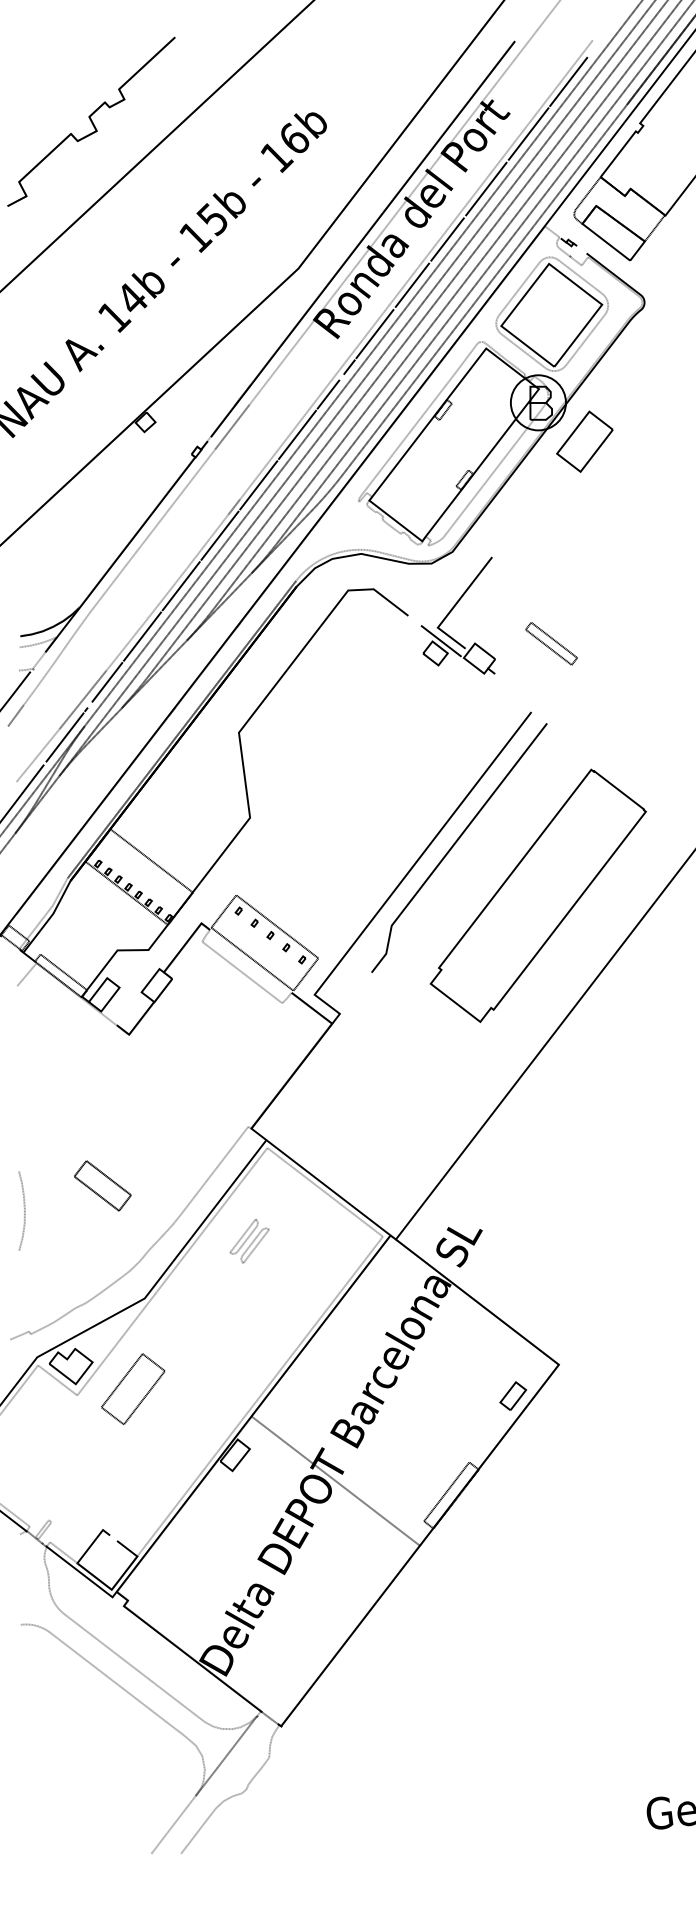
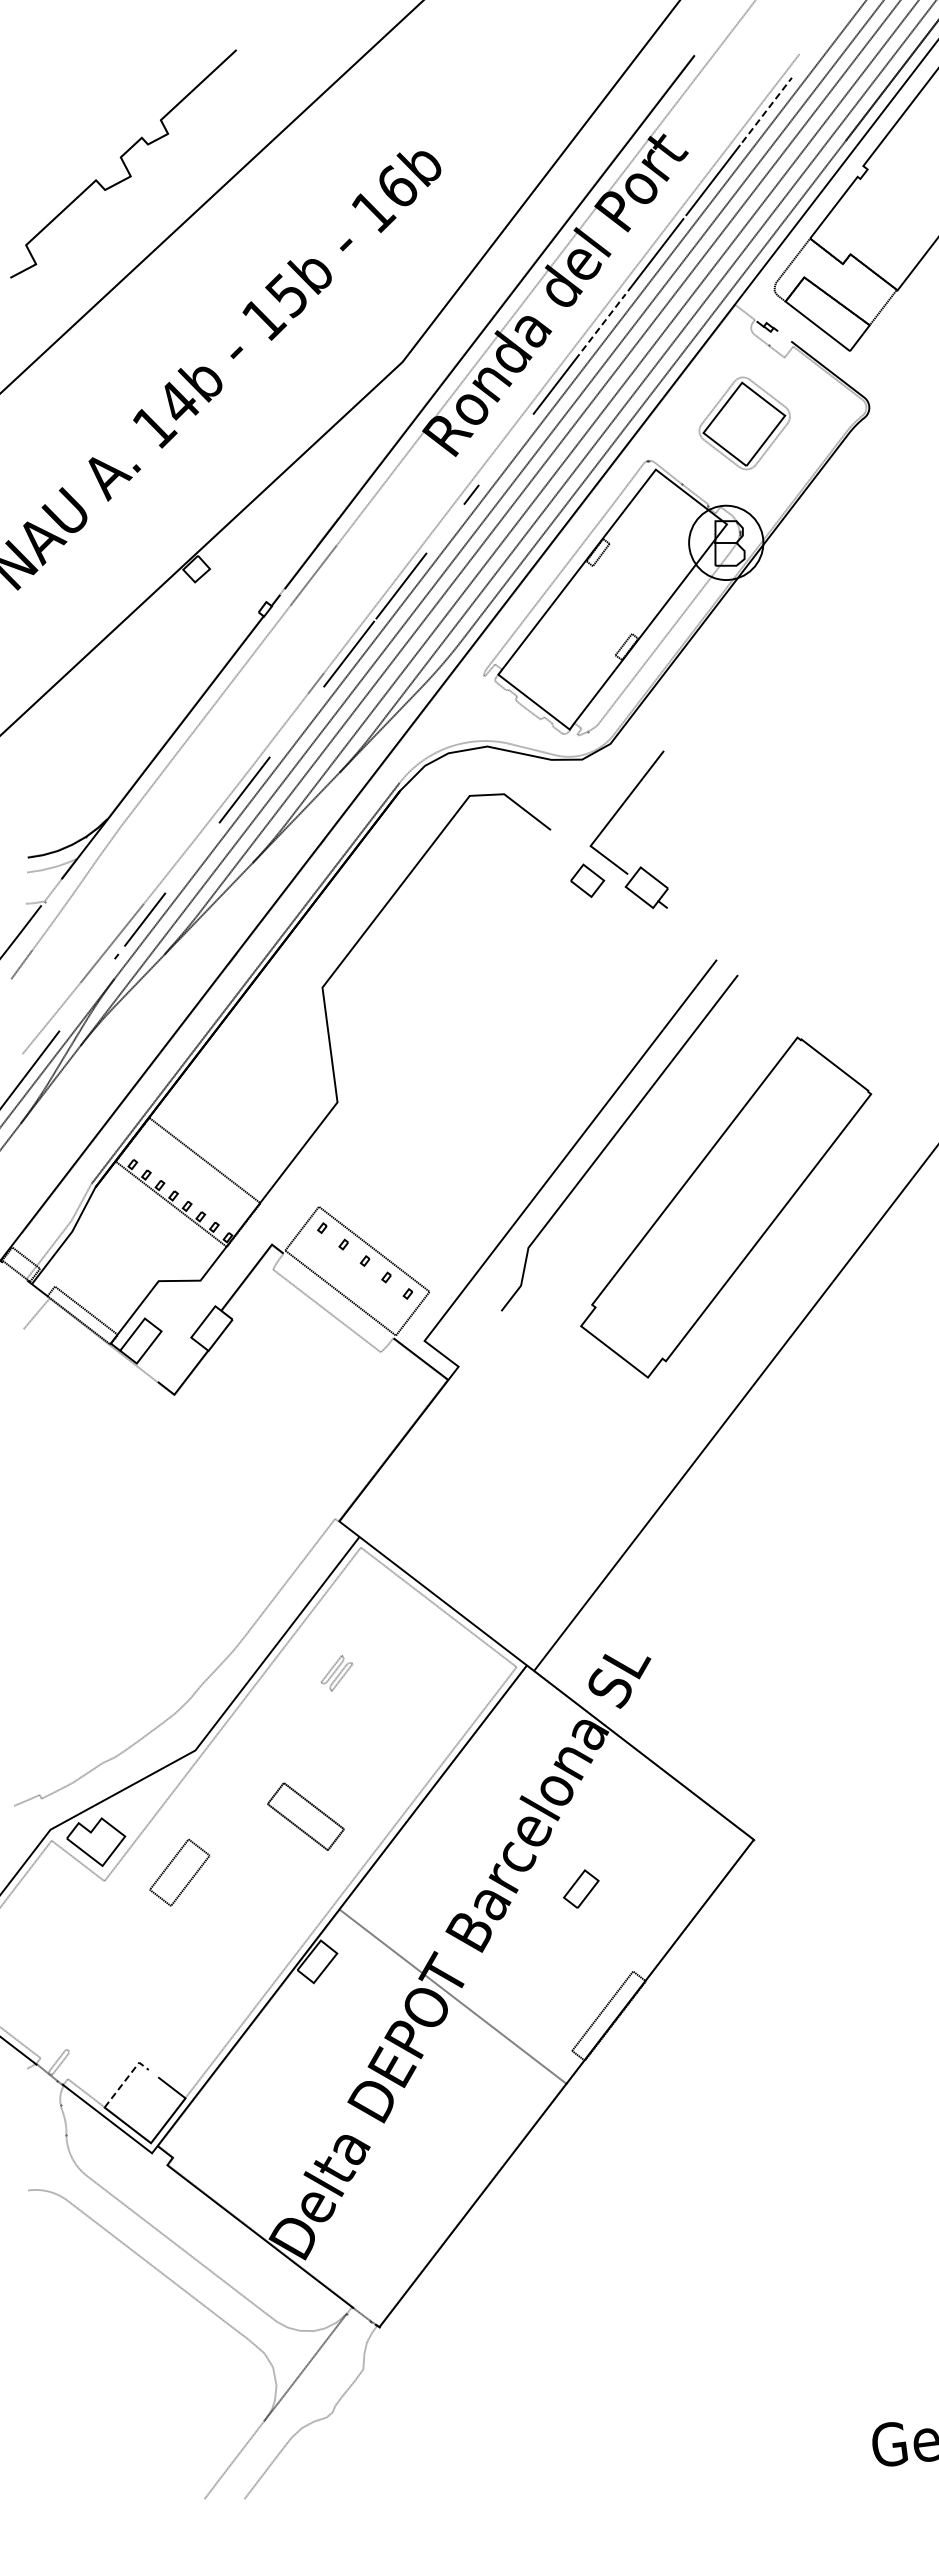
line: (569, 82) -> (767, 110), solid -> dashed
line: (447, 239) -> (603, 322), solid -> dashed
part: (551, 314) -> (744, 423), size x0.6
line: (374, 333) -> (505, 449), removed
line: (327, 394) -> (442, 531), removed
part: (584, 441) -> (788, 594), removed
line: (219, 535) -> (296, 721), removed
line: (142, 636) -> (192, 857), removed
line: (441, 641) -> (595, 864), removed
part: (551, 643) -> (743, 867), removed
line: (64, 737) -> (87, 993), removed
part: (102, 1185) -> (305, 1816), moved
curve: (24, 1211) -> (33, 1632), removed
part: (249, 1241) -> (336, 1673), size x0.6
part: (132, 1389) -> (179, 1872), size x0.7
part: (513, 1395) -> (581, 1888), moved
line: (93, 1542) -> (126, 2079), solid -> dashed

